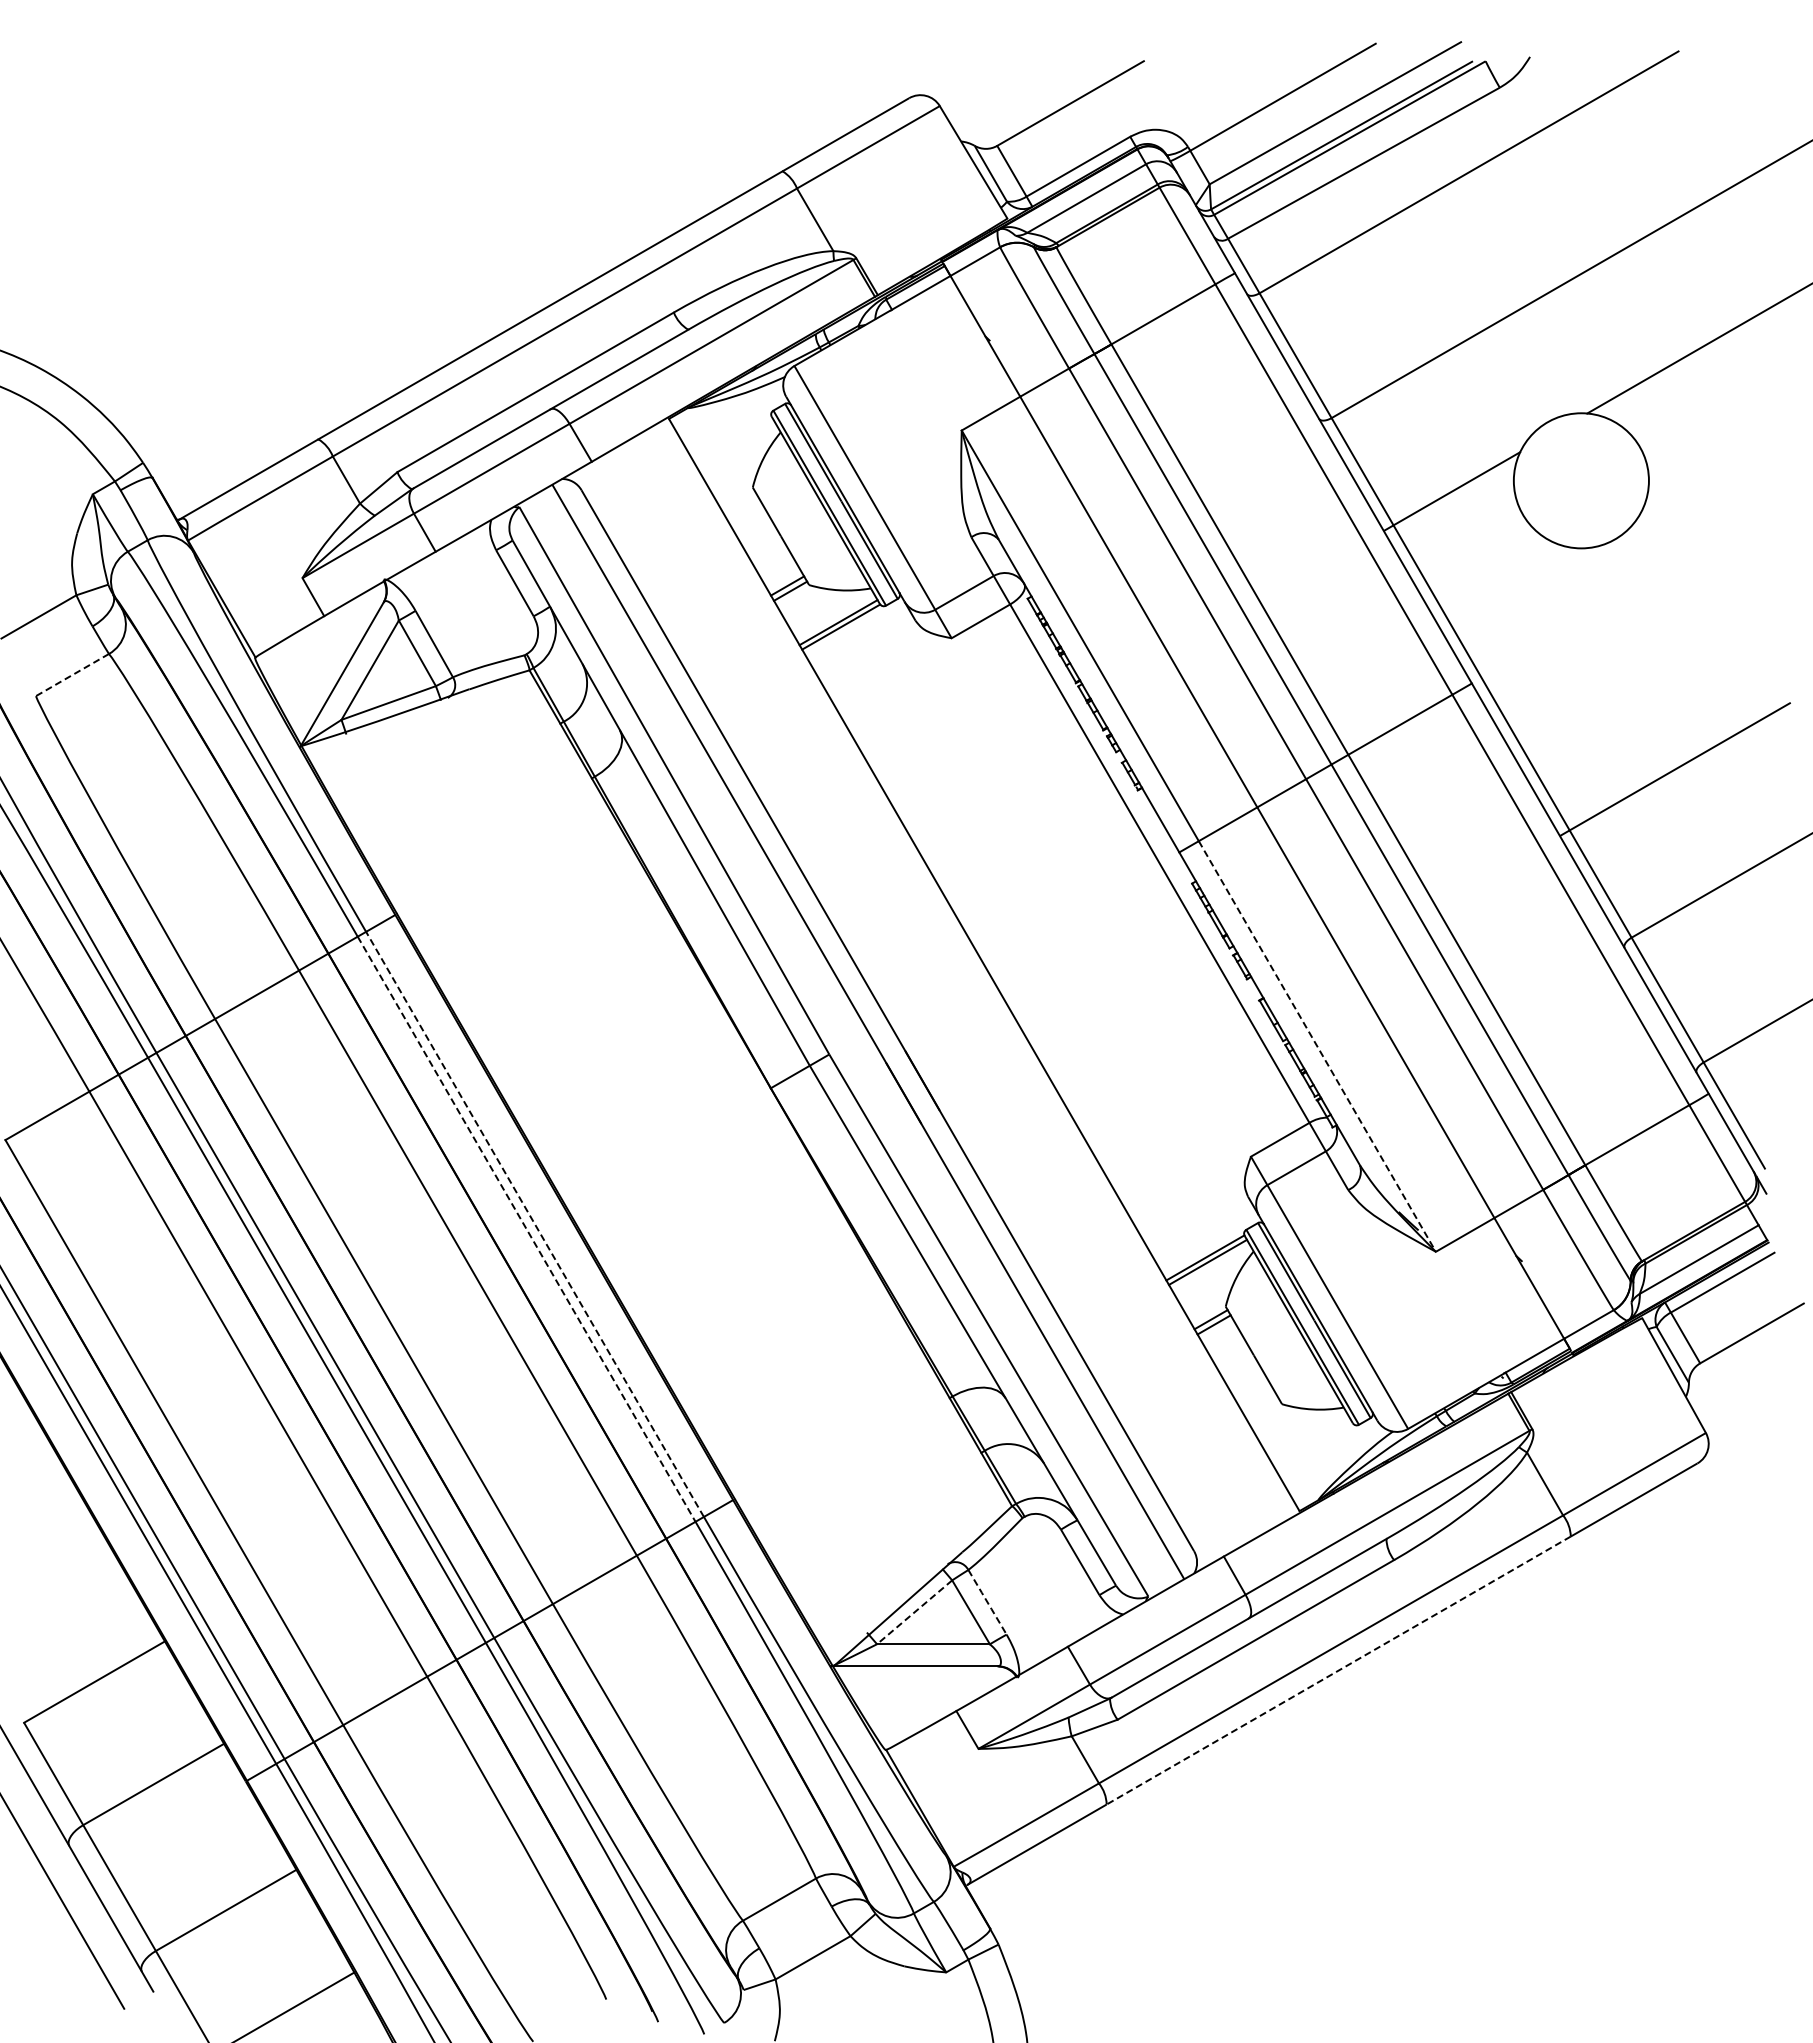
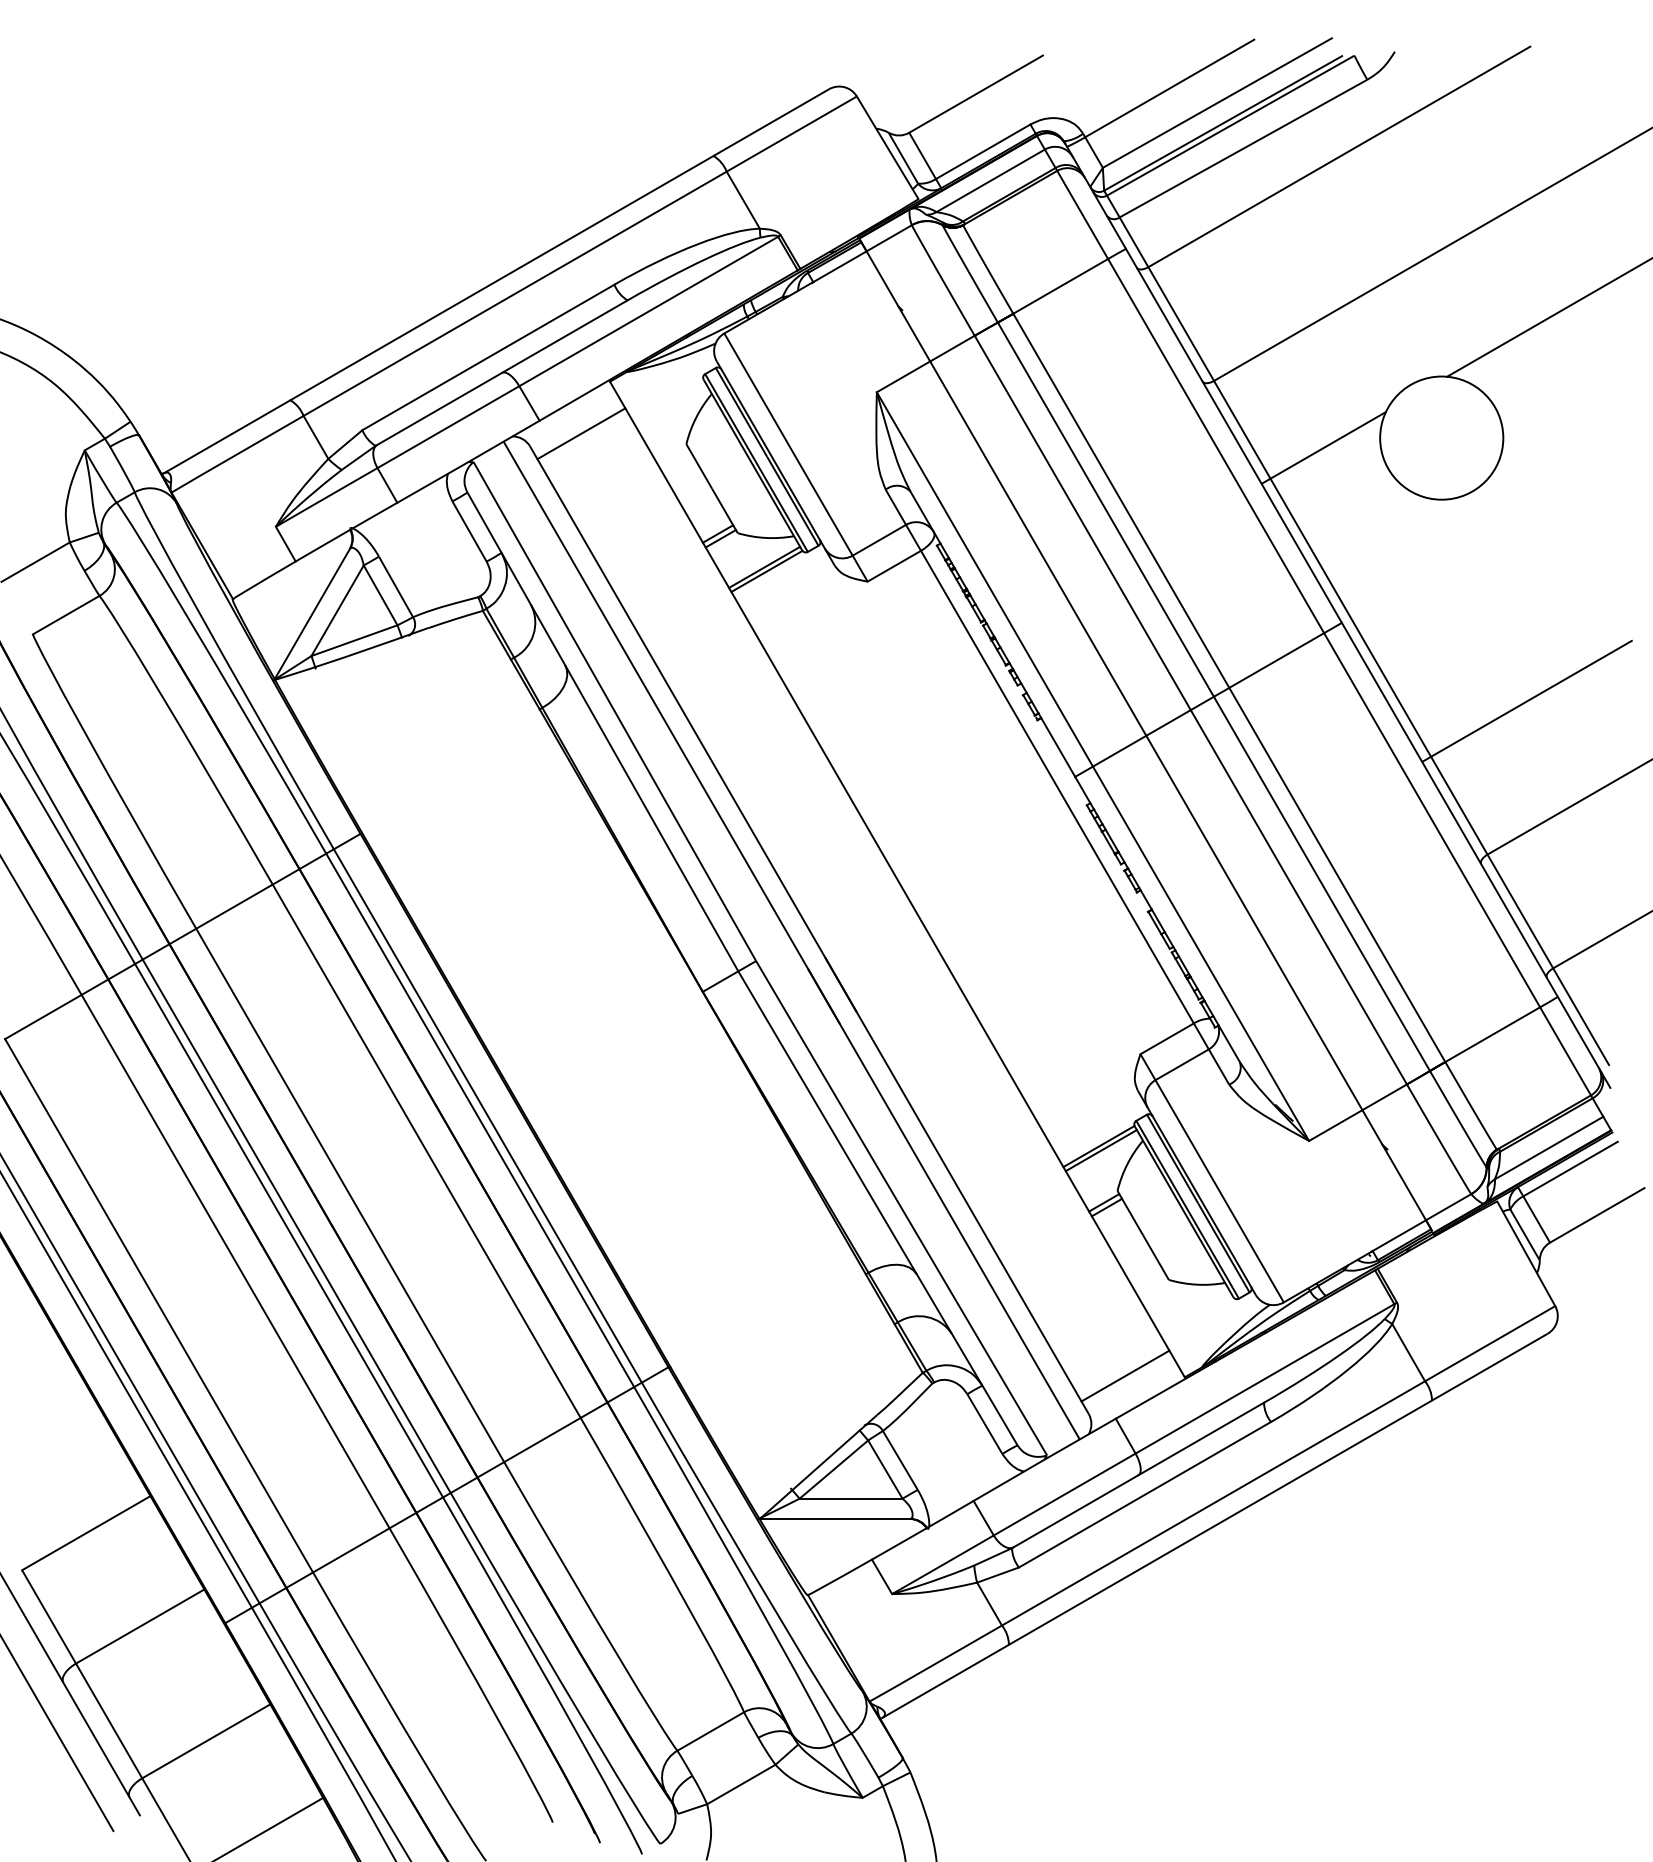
line: (637, 475) -> (581, 433), added
line: (72, 675) -> (66, 615), dashed -> solid
line: (1317, 1046) -> (1201, 953), dashed -> solid
line: (535, 1224) -> (488, 1116), dashed -> solid
line: (526, 1229) -> (480, 1120), dashed -> solid
line: (1234, 1509) -> (1125, 1375), added
line: (987, 1602) -> (900, 1460), dashed -> solid
line: (914, 1612) -> (833, 1469), dashed -> solid
line: (1338, 1670) -> (1220, 1522), dashed -> solid

